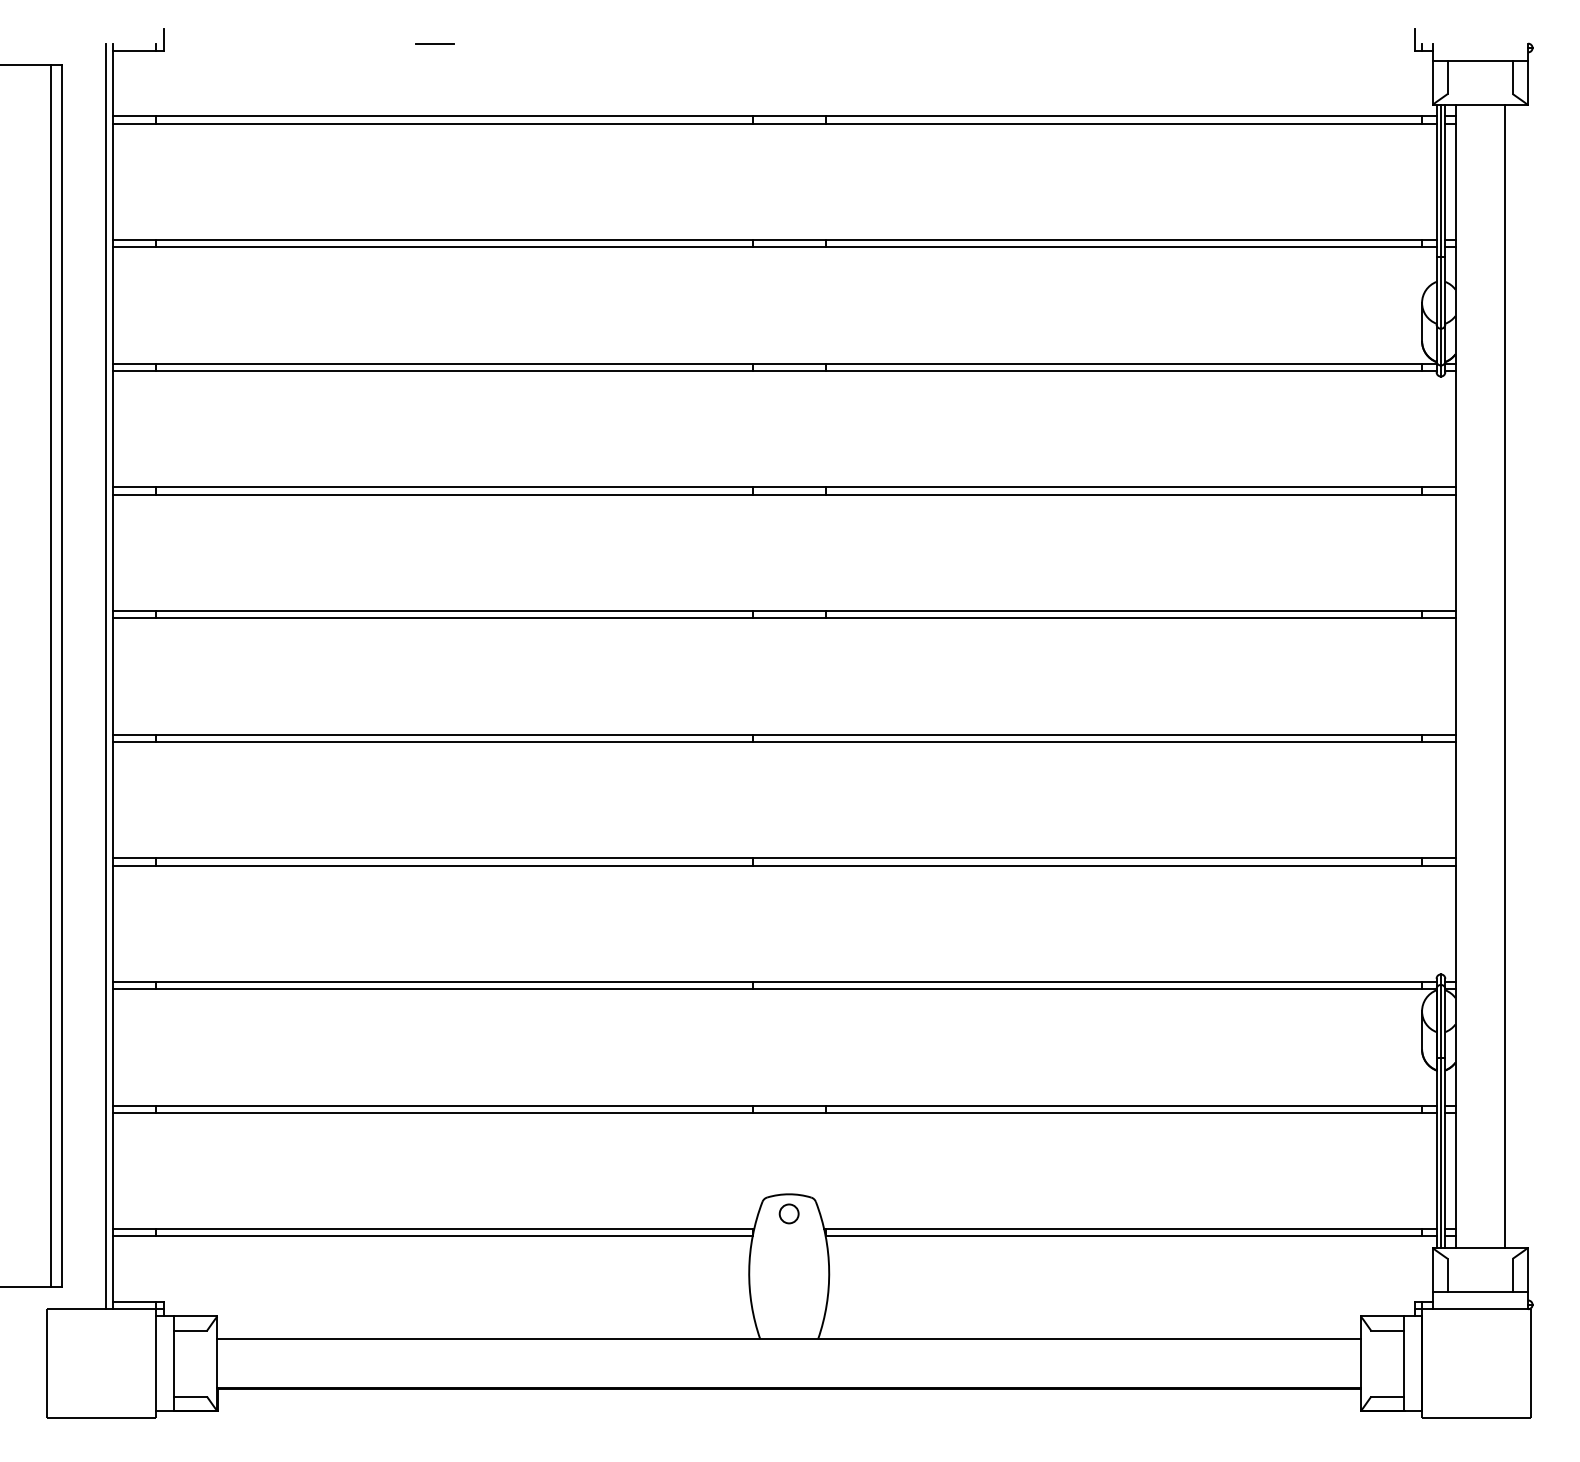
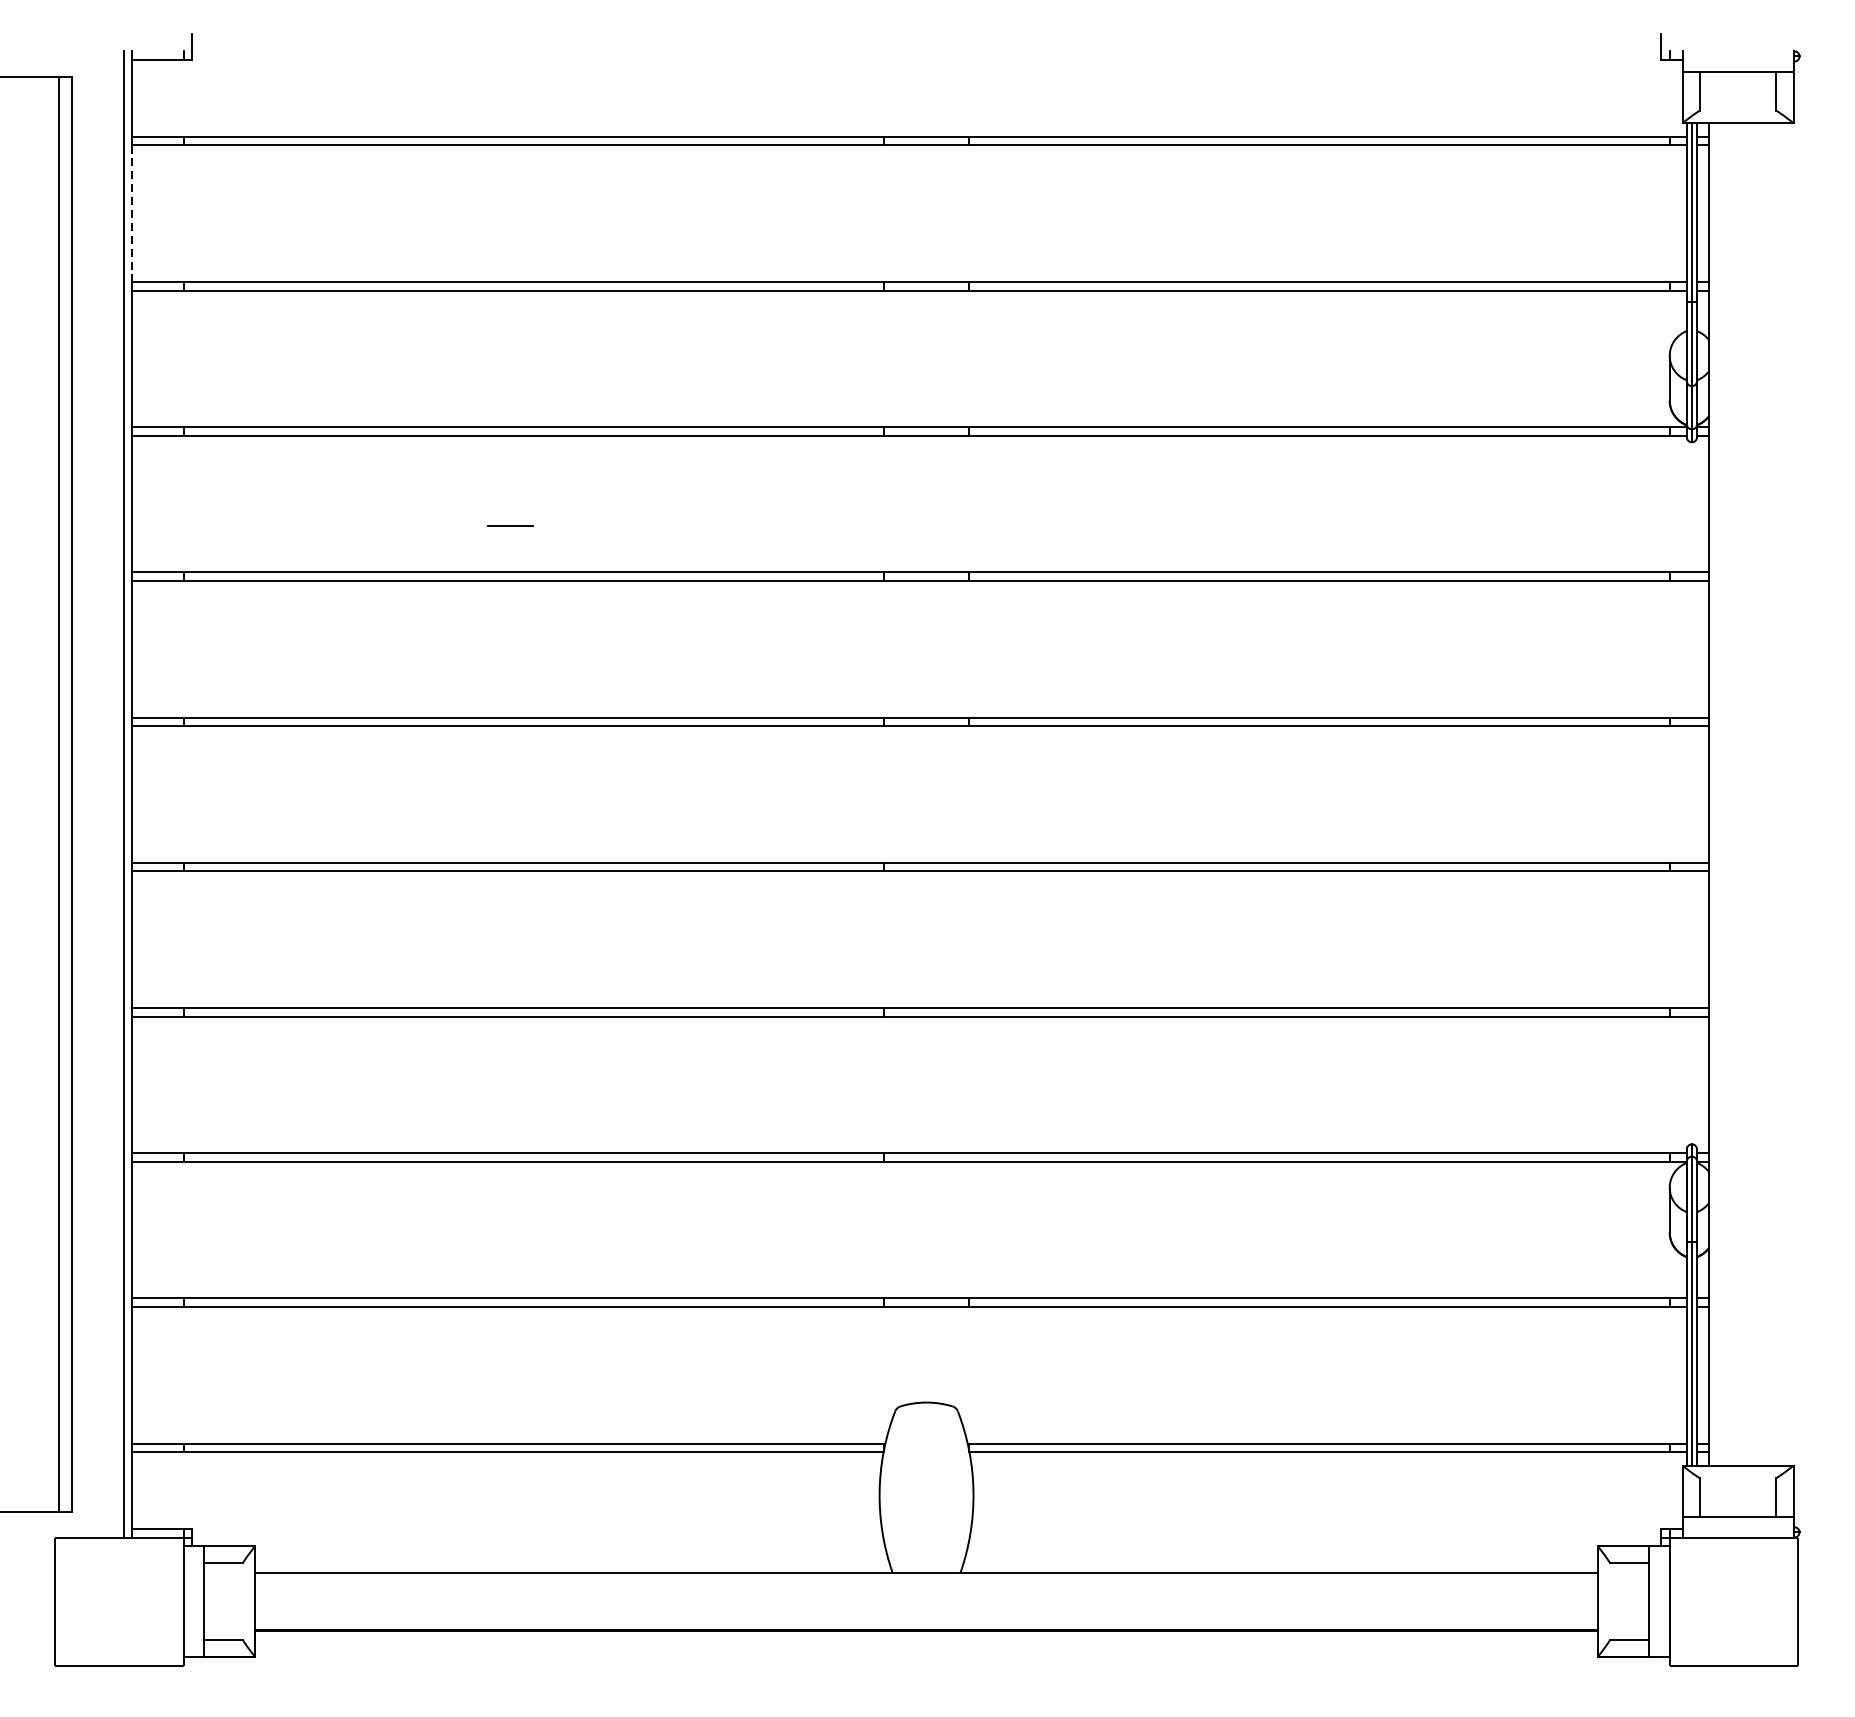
line: (434, 43) -> (510, 525), moved
line: (112, 182) -> (131, 214), solid -> dashed
line: (1504, 676) -> (1766, 794), removed
part: (788, 1213) -> (925, 1425), removed

